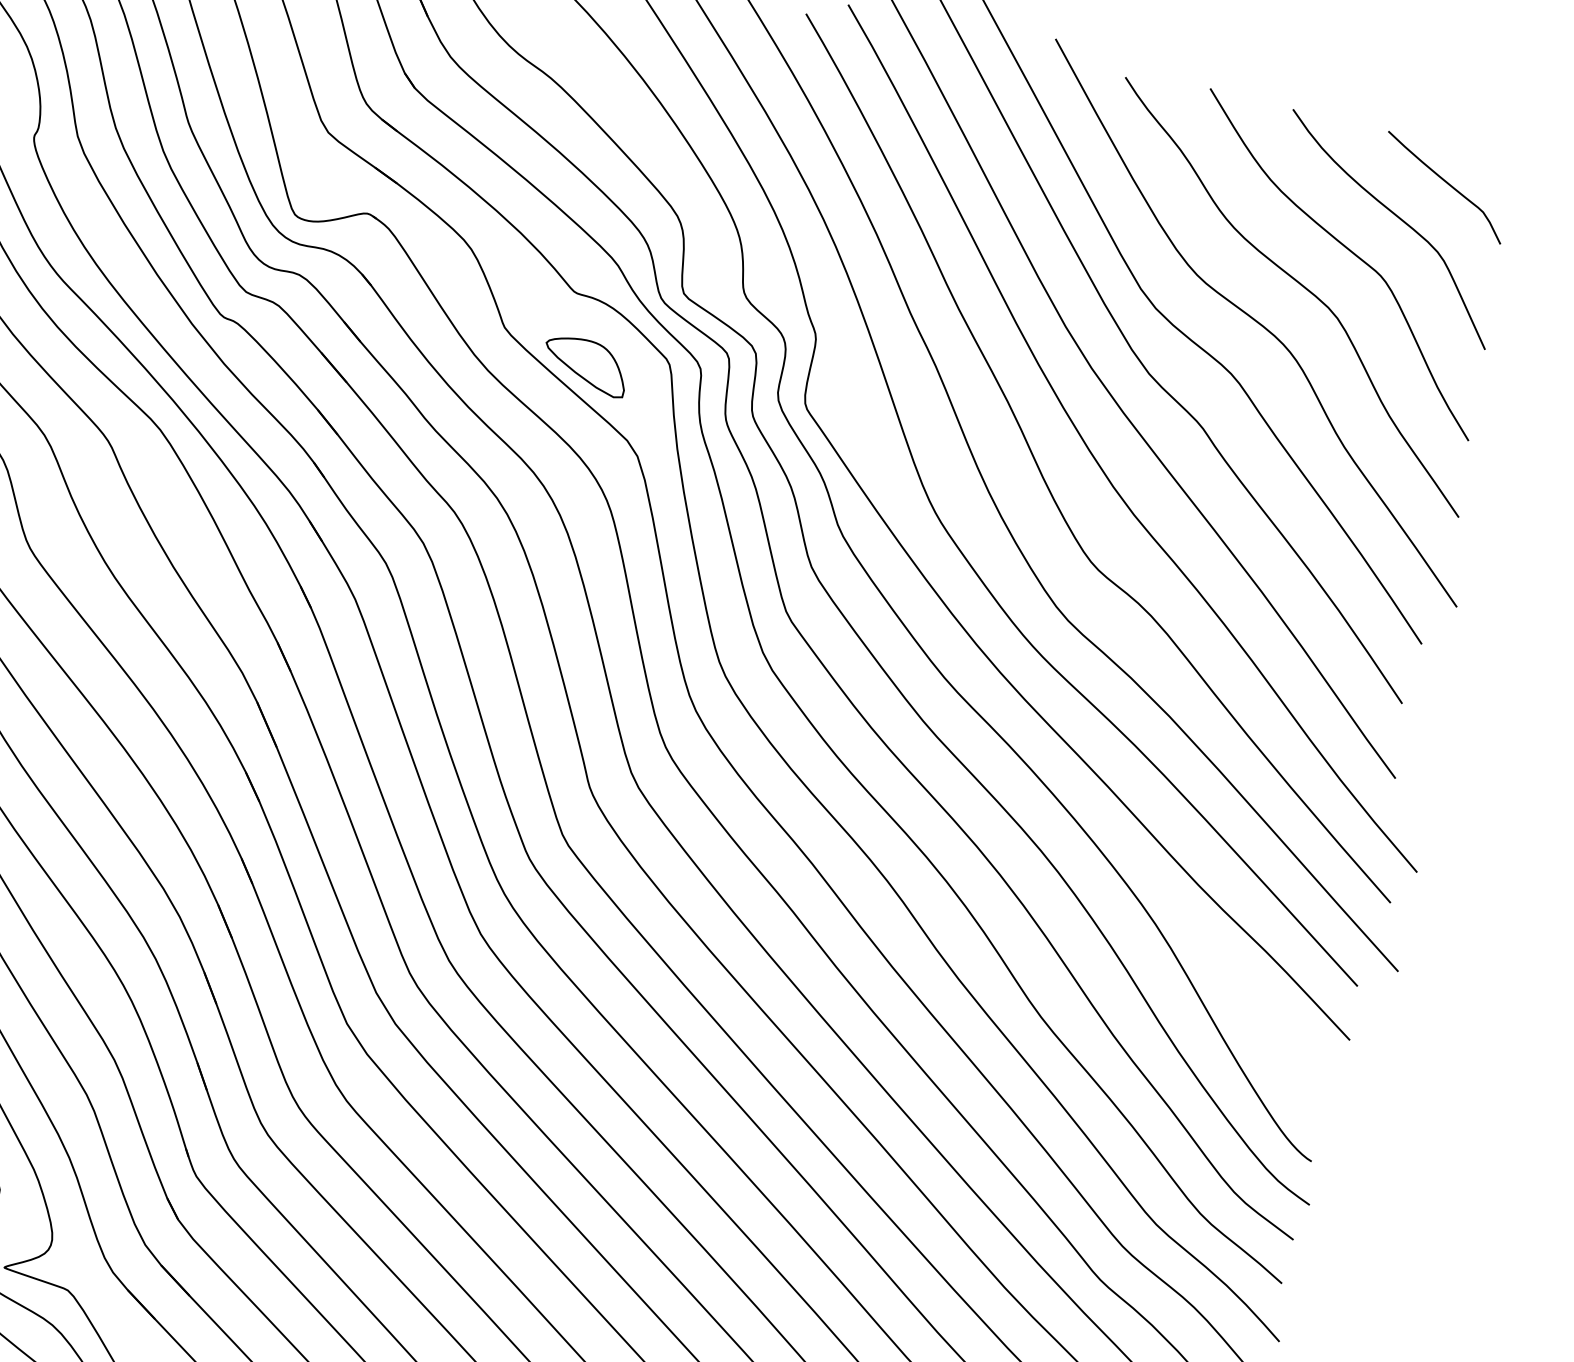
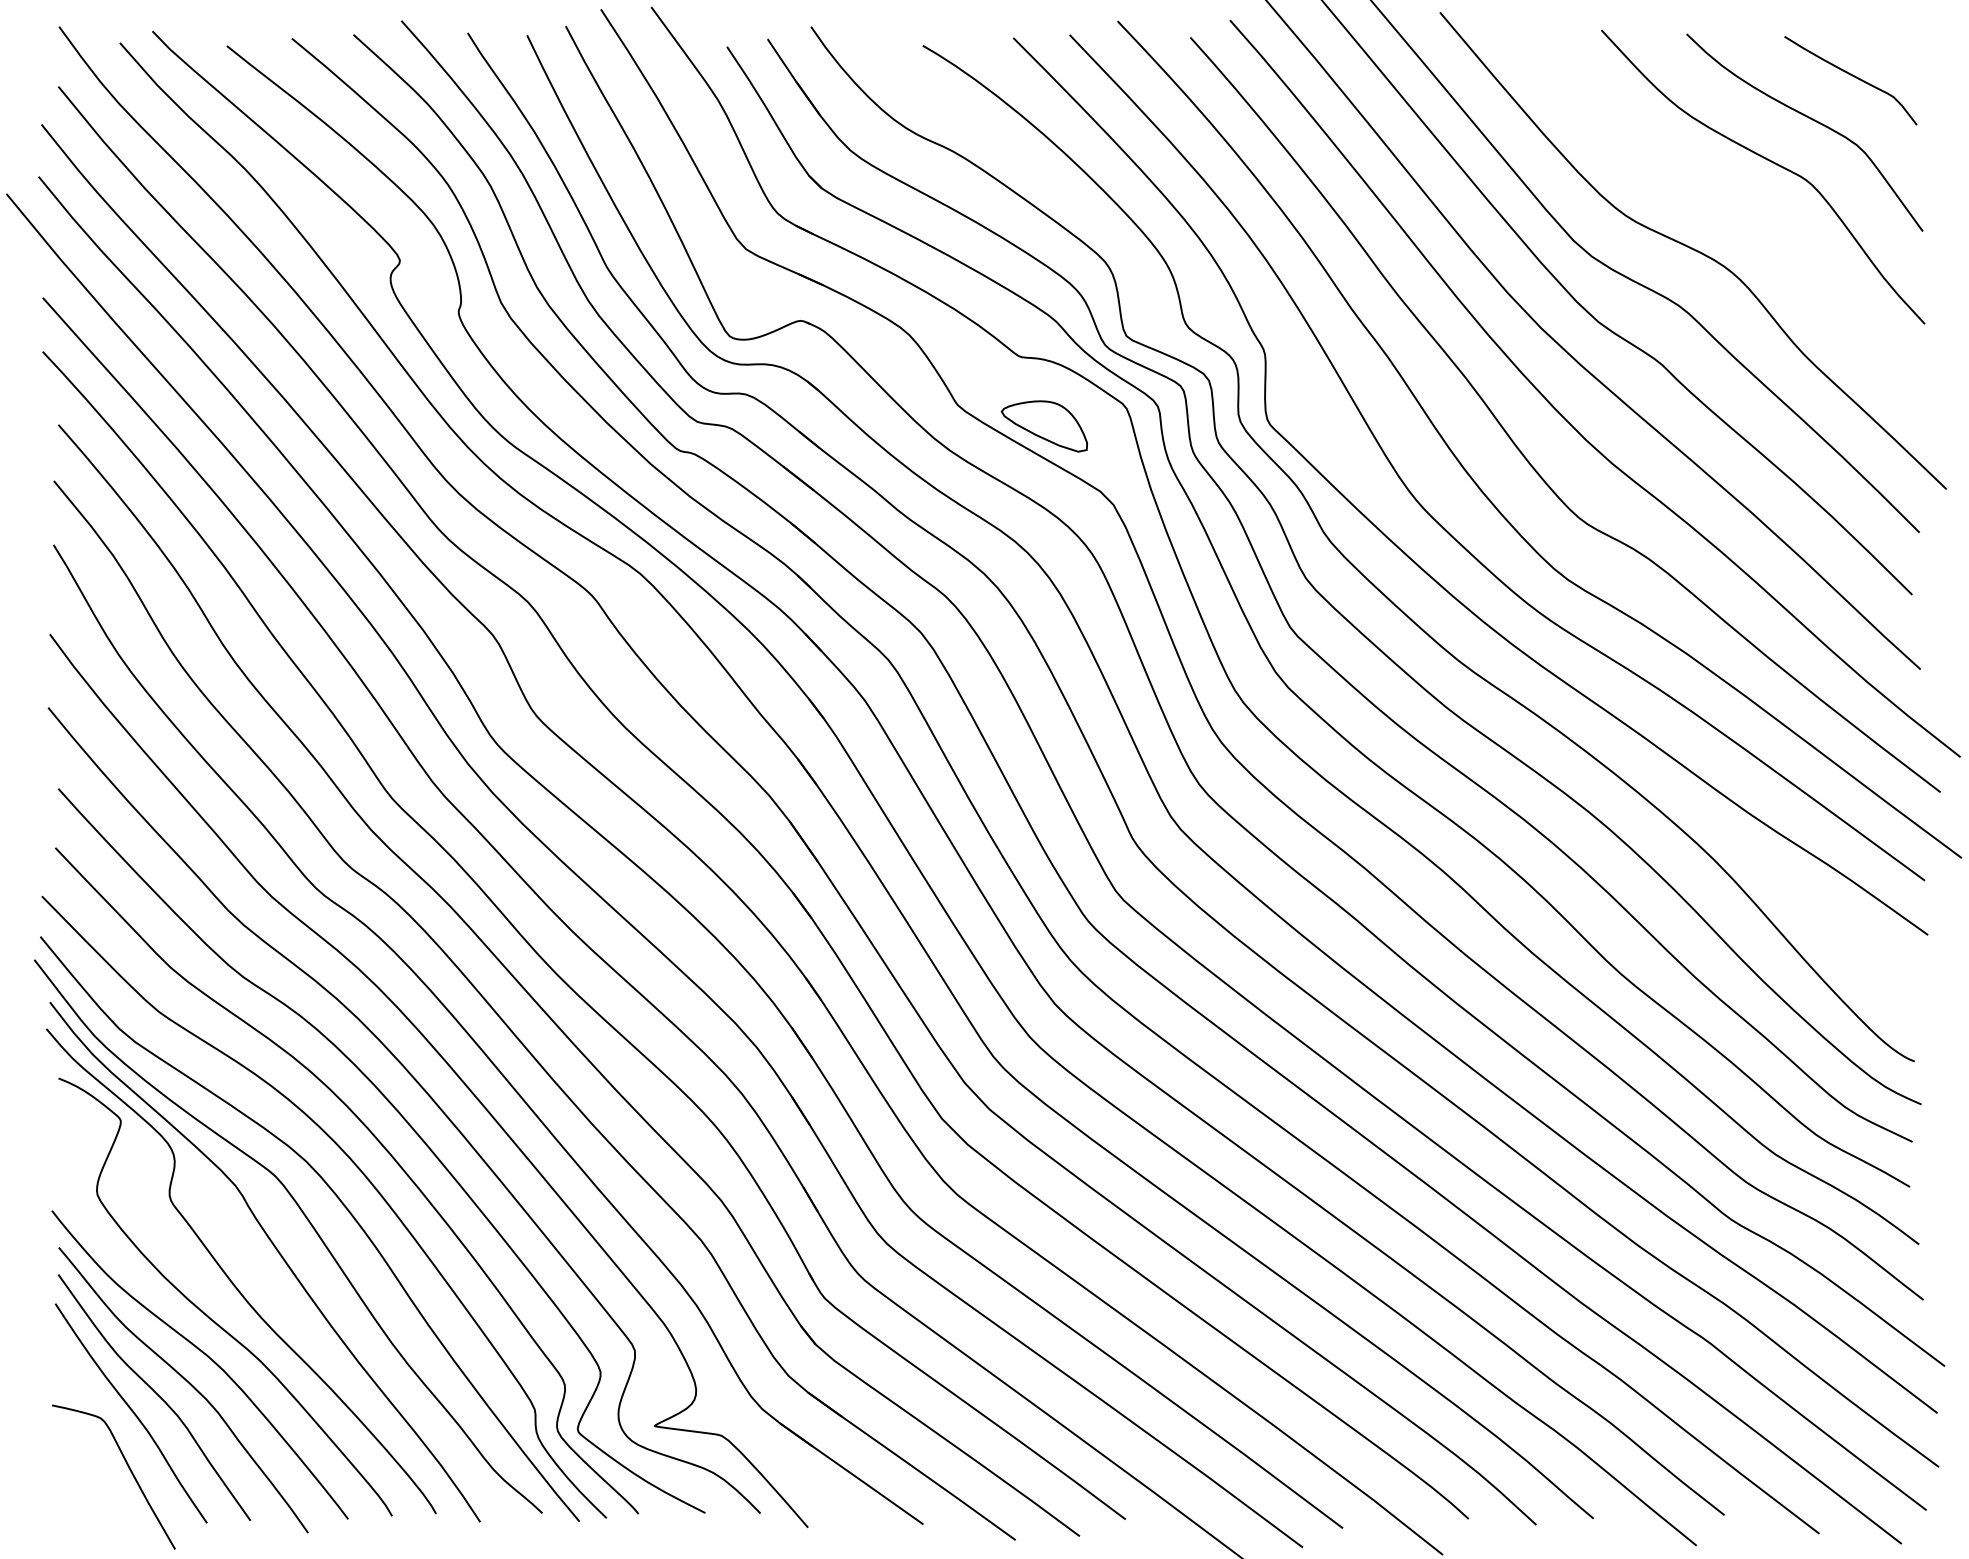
curve: (1300, 285) -> (1729, 205), removed

